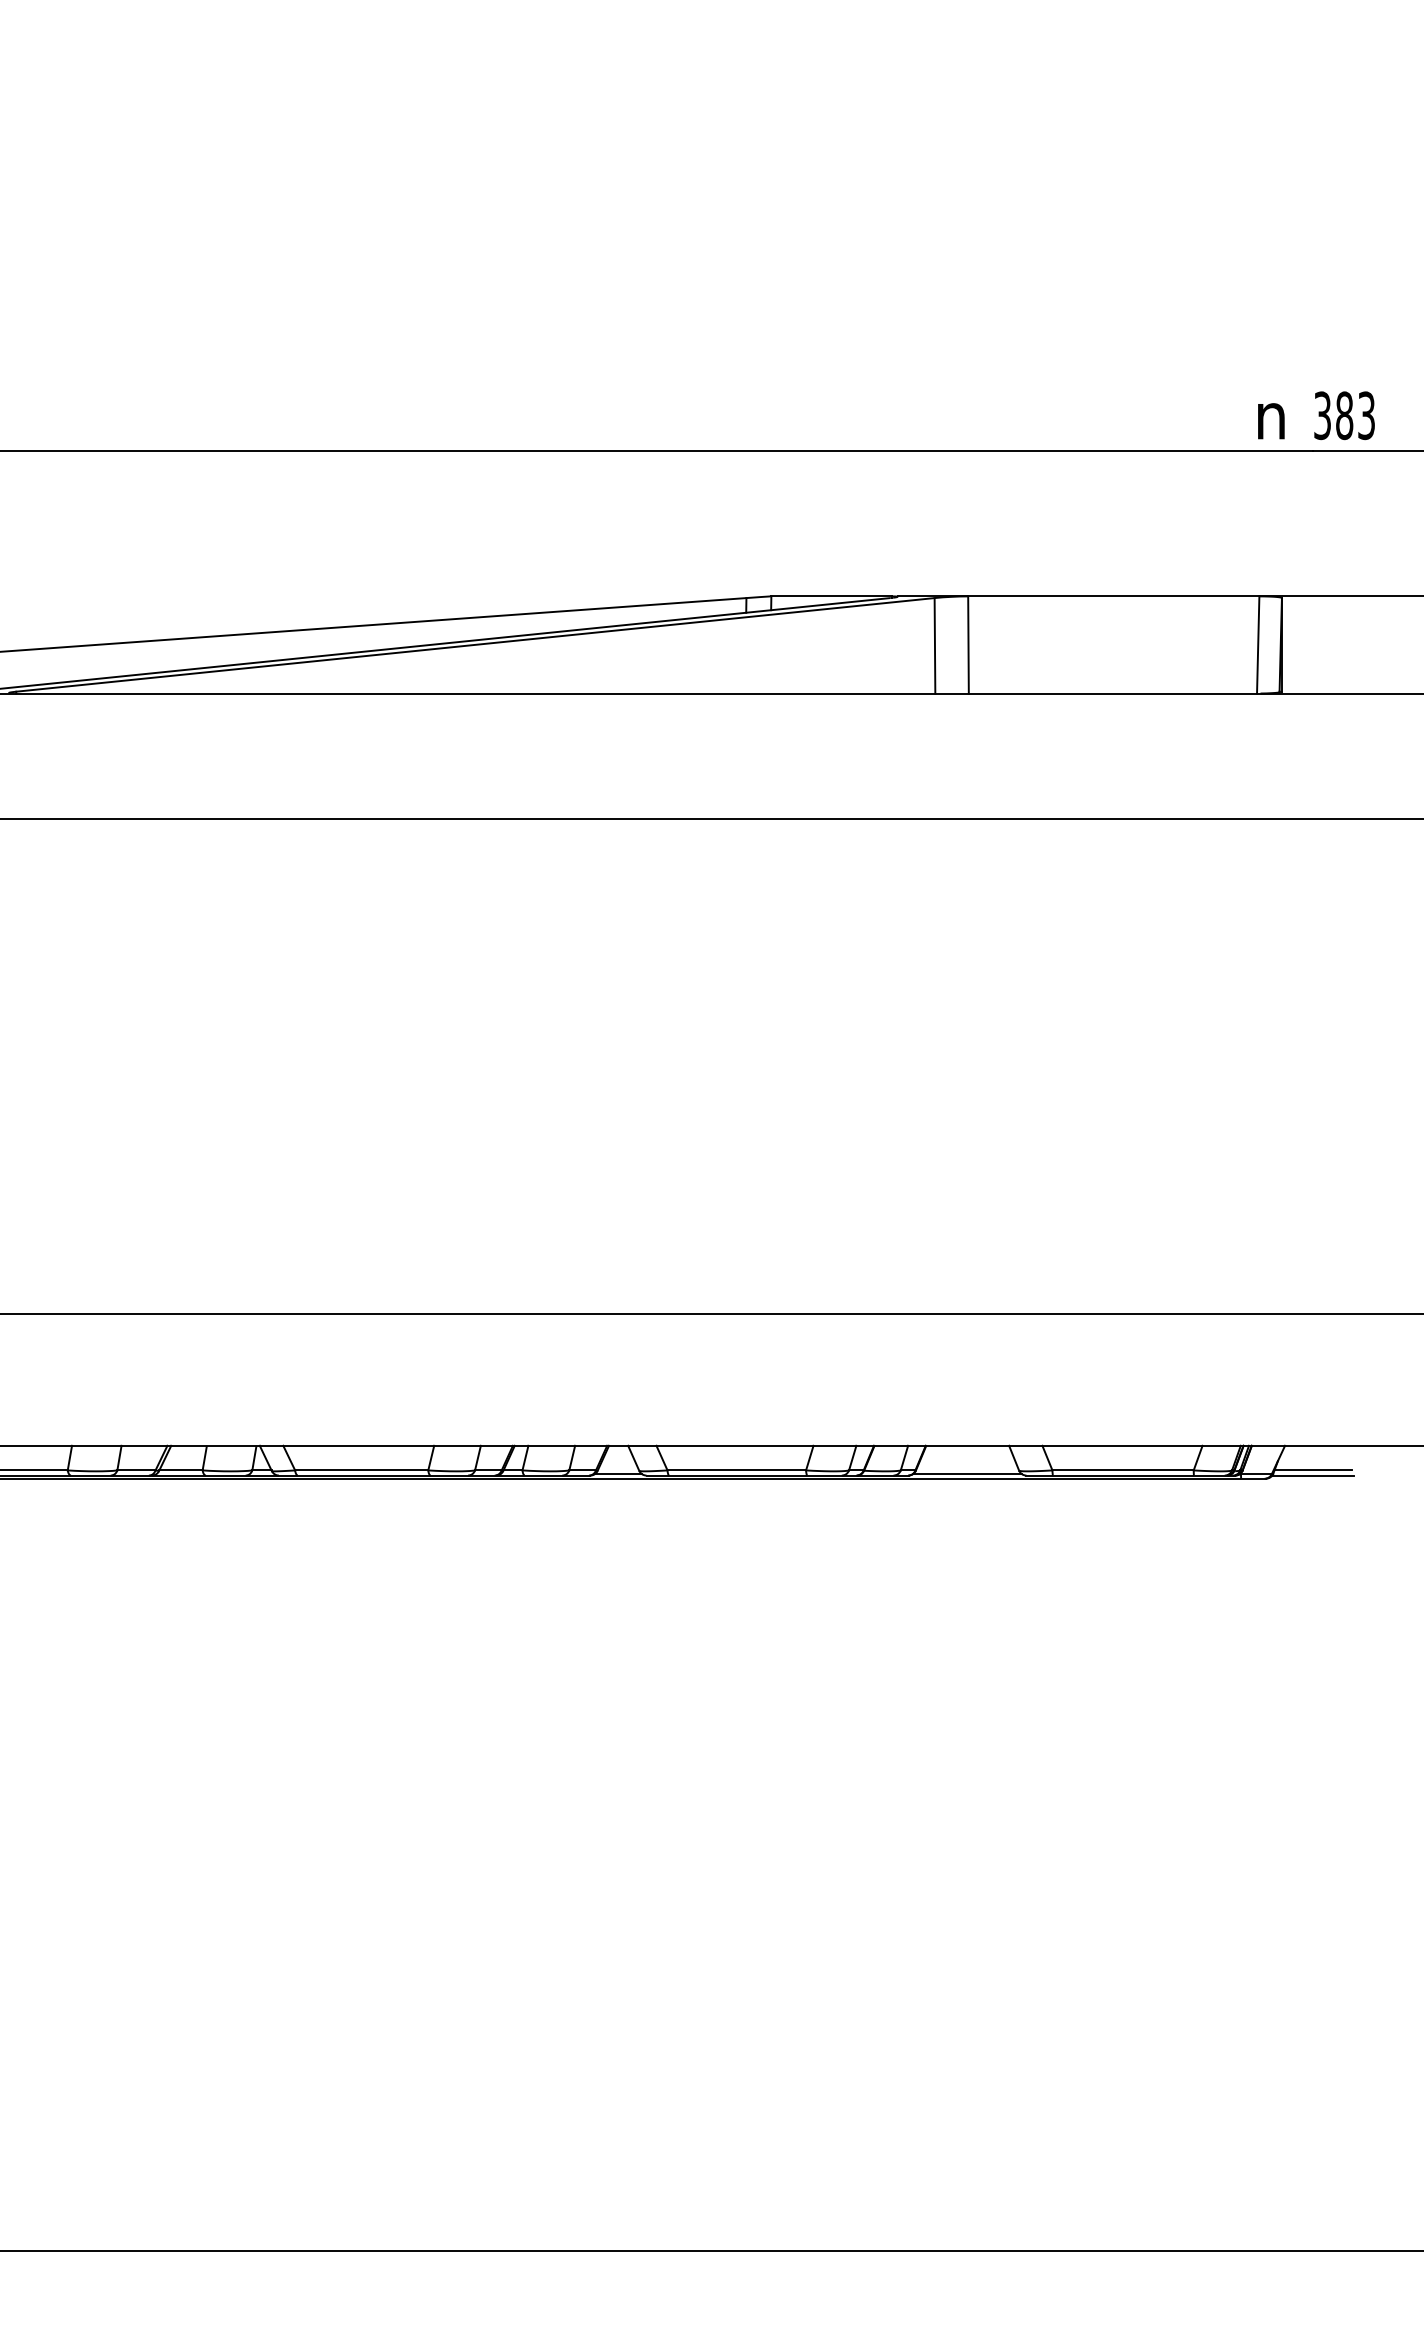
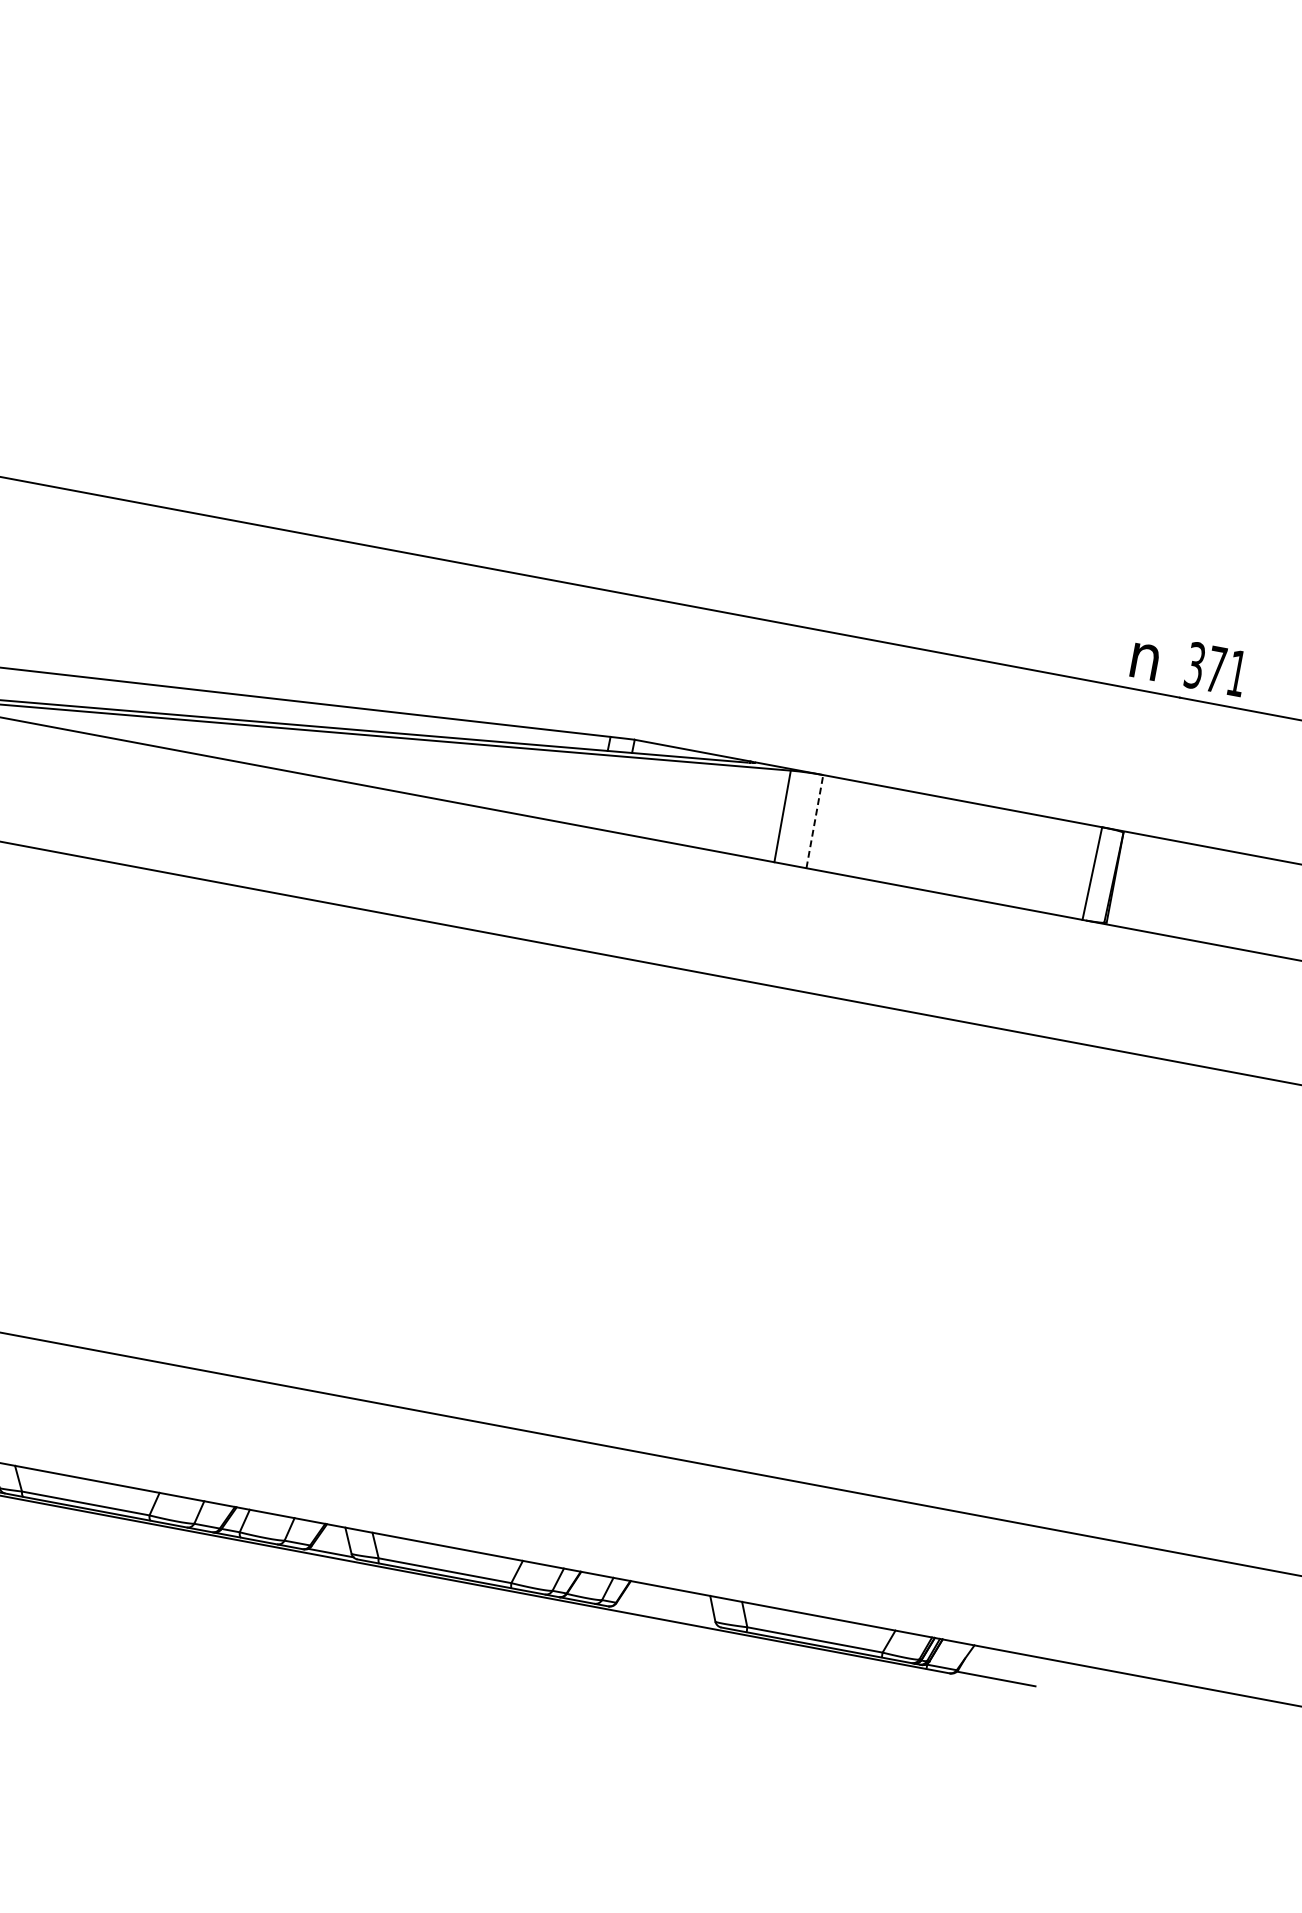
text: (1355, 415) -> (1226, 671), 383 -> 371
line: (968, 644) -> (814, 821), solid -> dashed
line: (1313, 1470) -> (997, 1674), removed
line: (967, 1474) -> (665, 1615), removed

